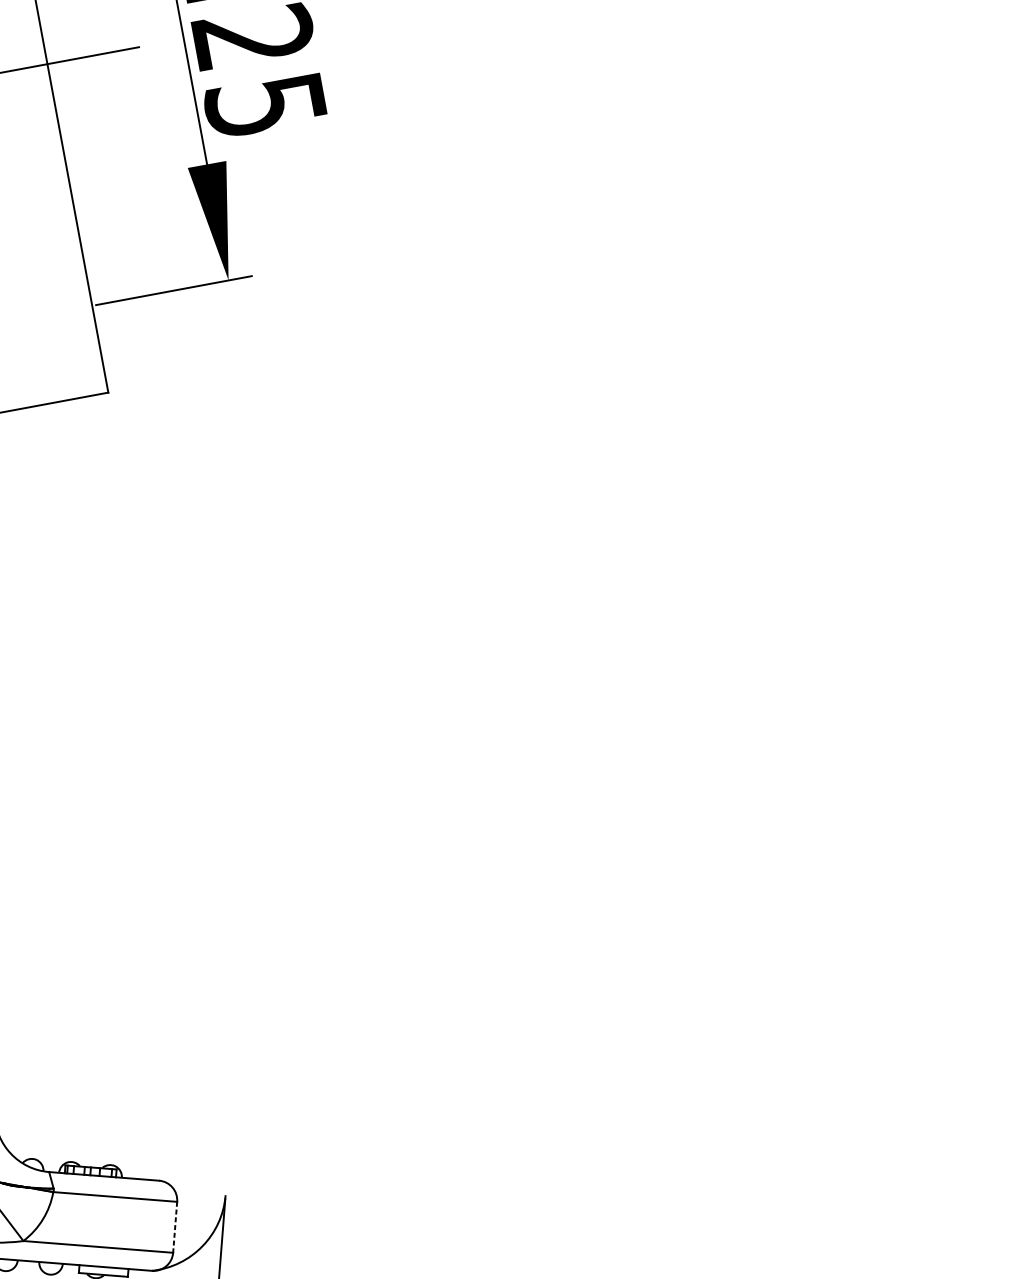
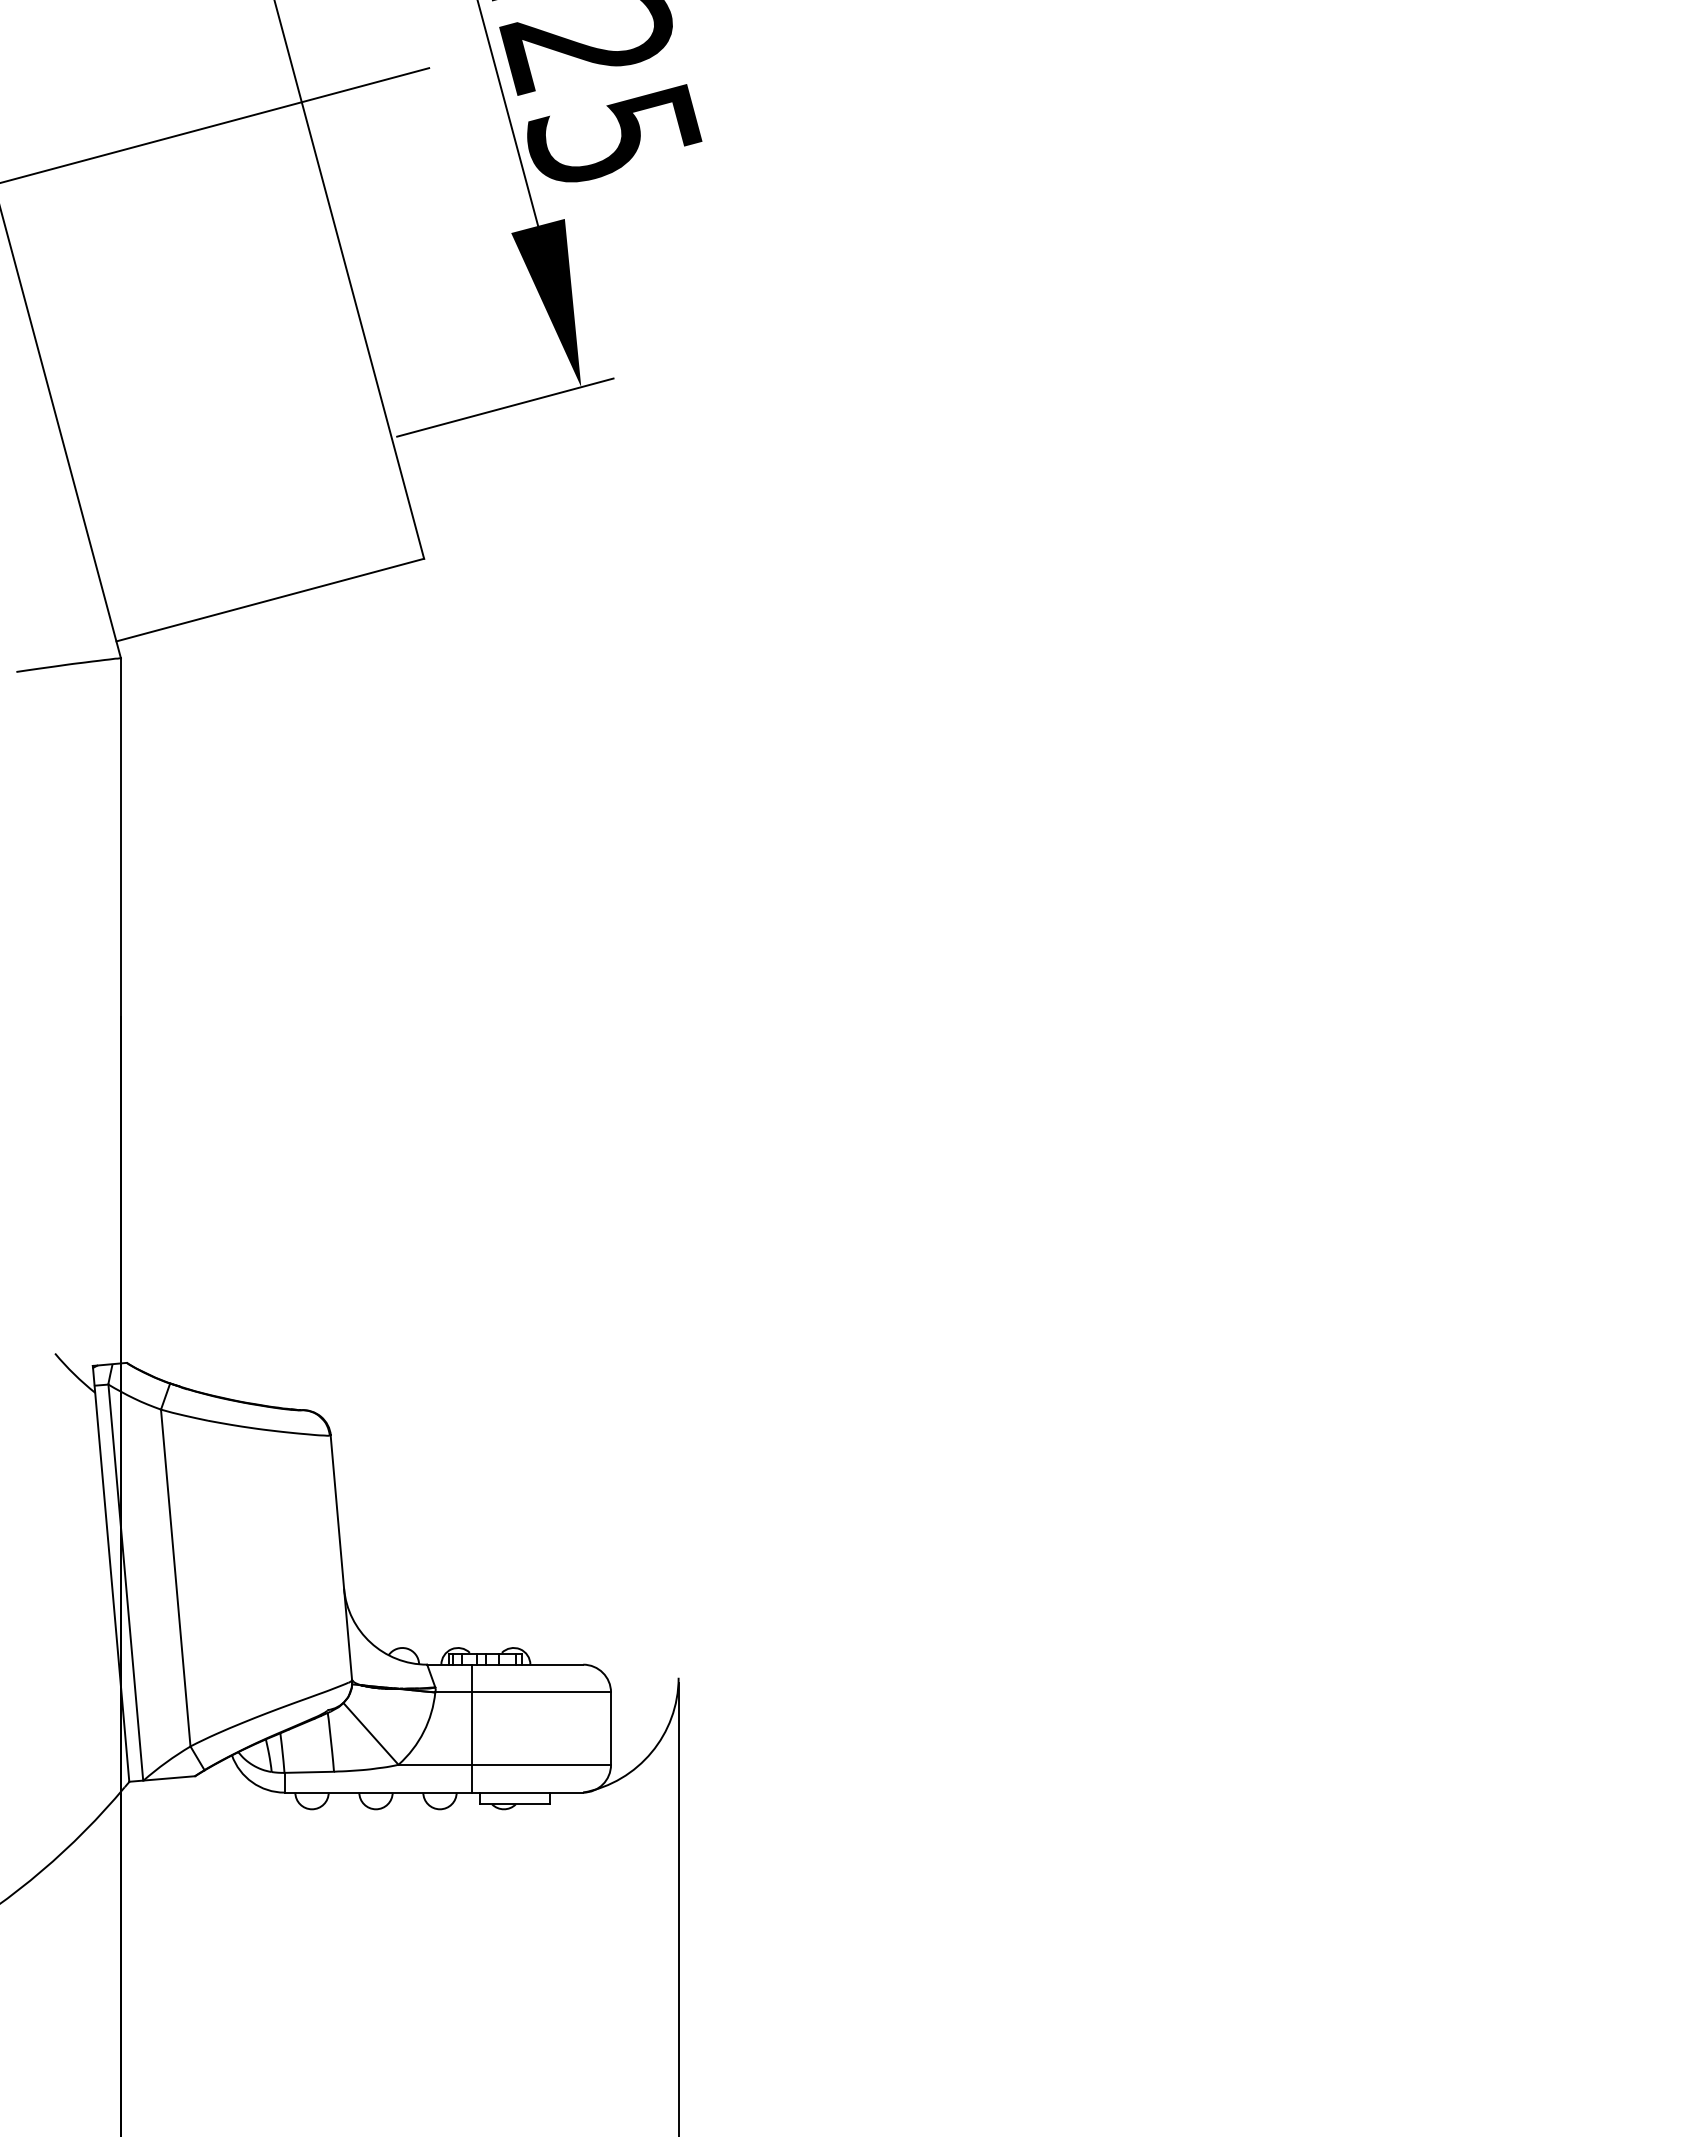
line: (76, 1219) -> (471, 1728), added
line: (175, 1227) -> (611, 1729), dashed -> solid

